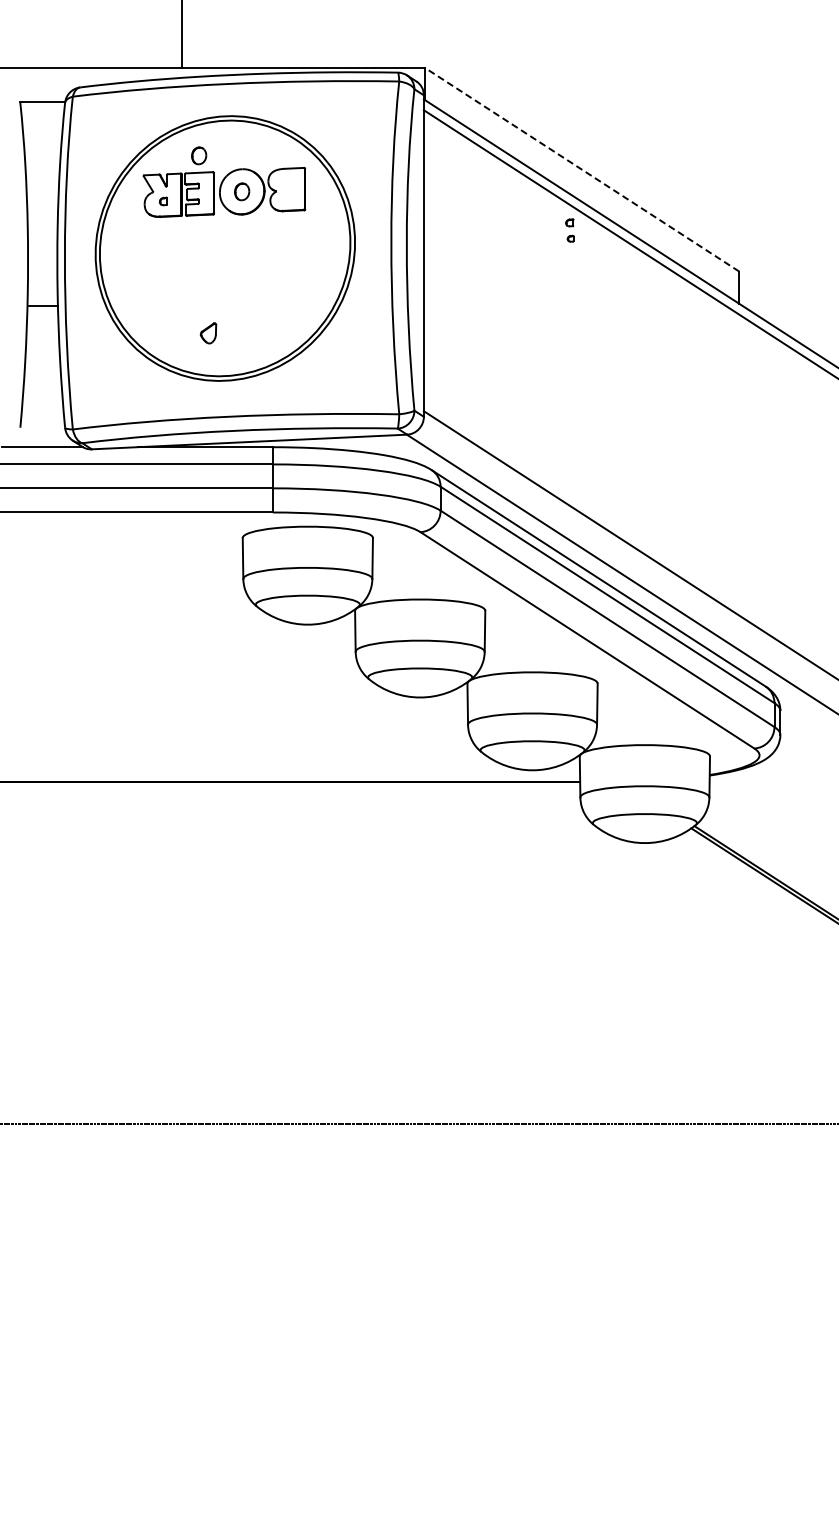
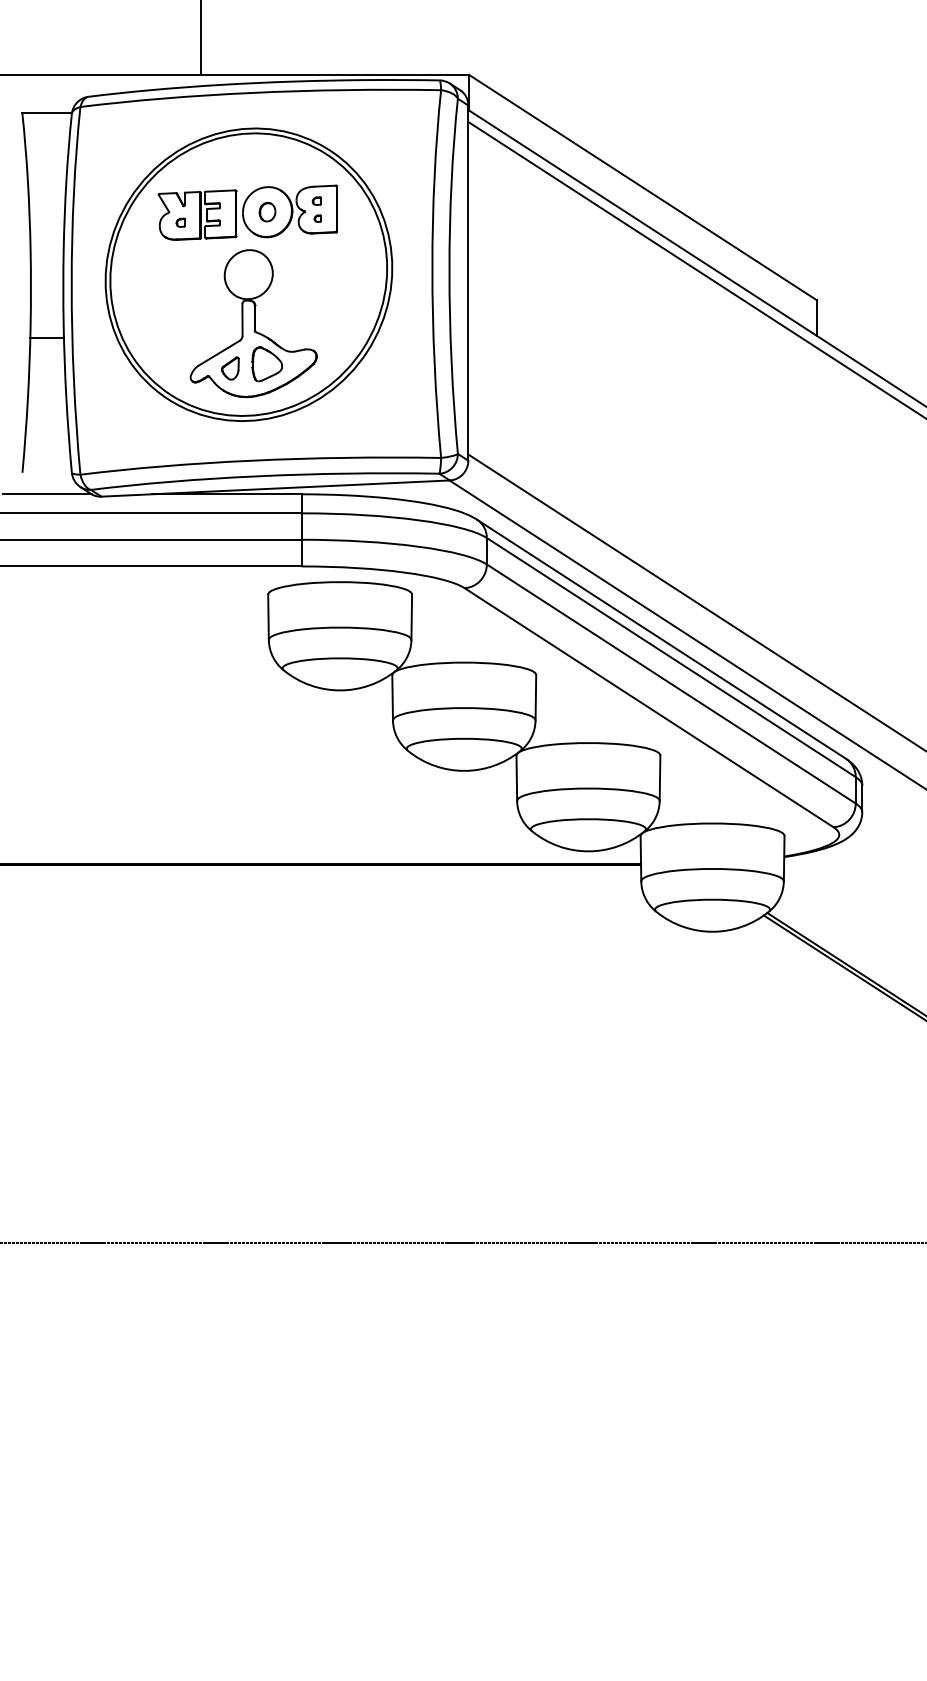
part: (199, 155) -> (220, 171), removed
line: (581, 169) -> (642, 187), dashed -> solid
part: (569, 230) -> (316, 209), moved
part: (229, 292) -> (253, 323), added

